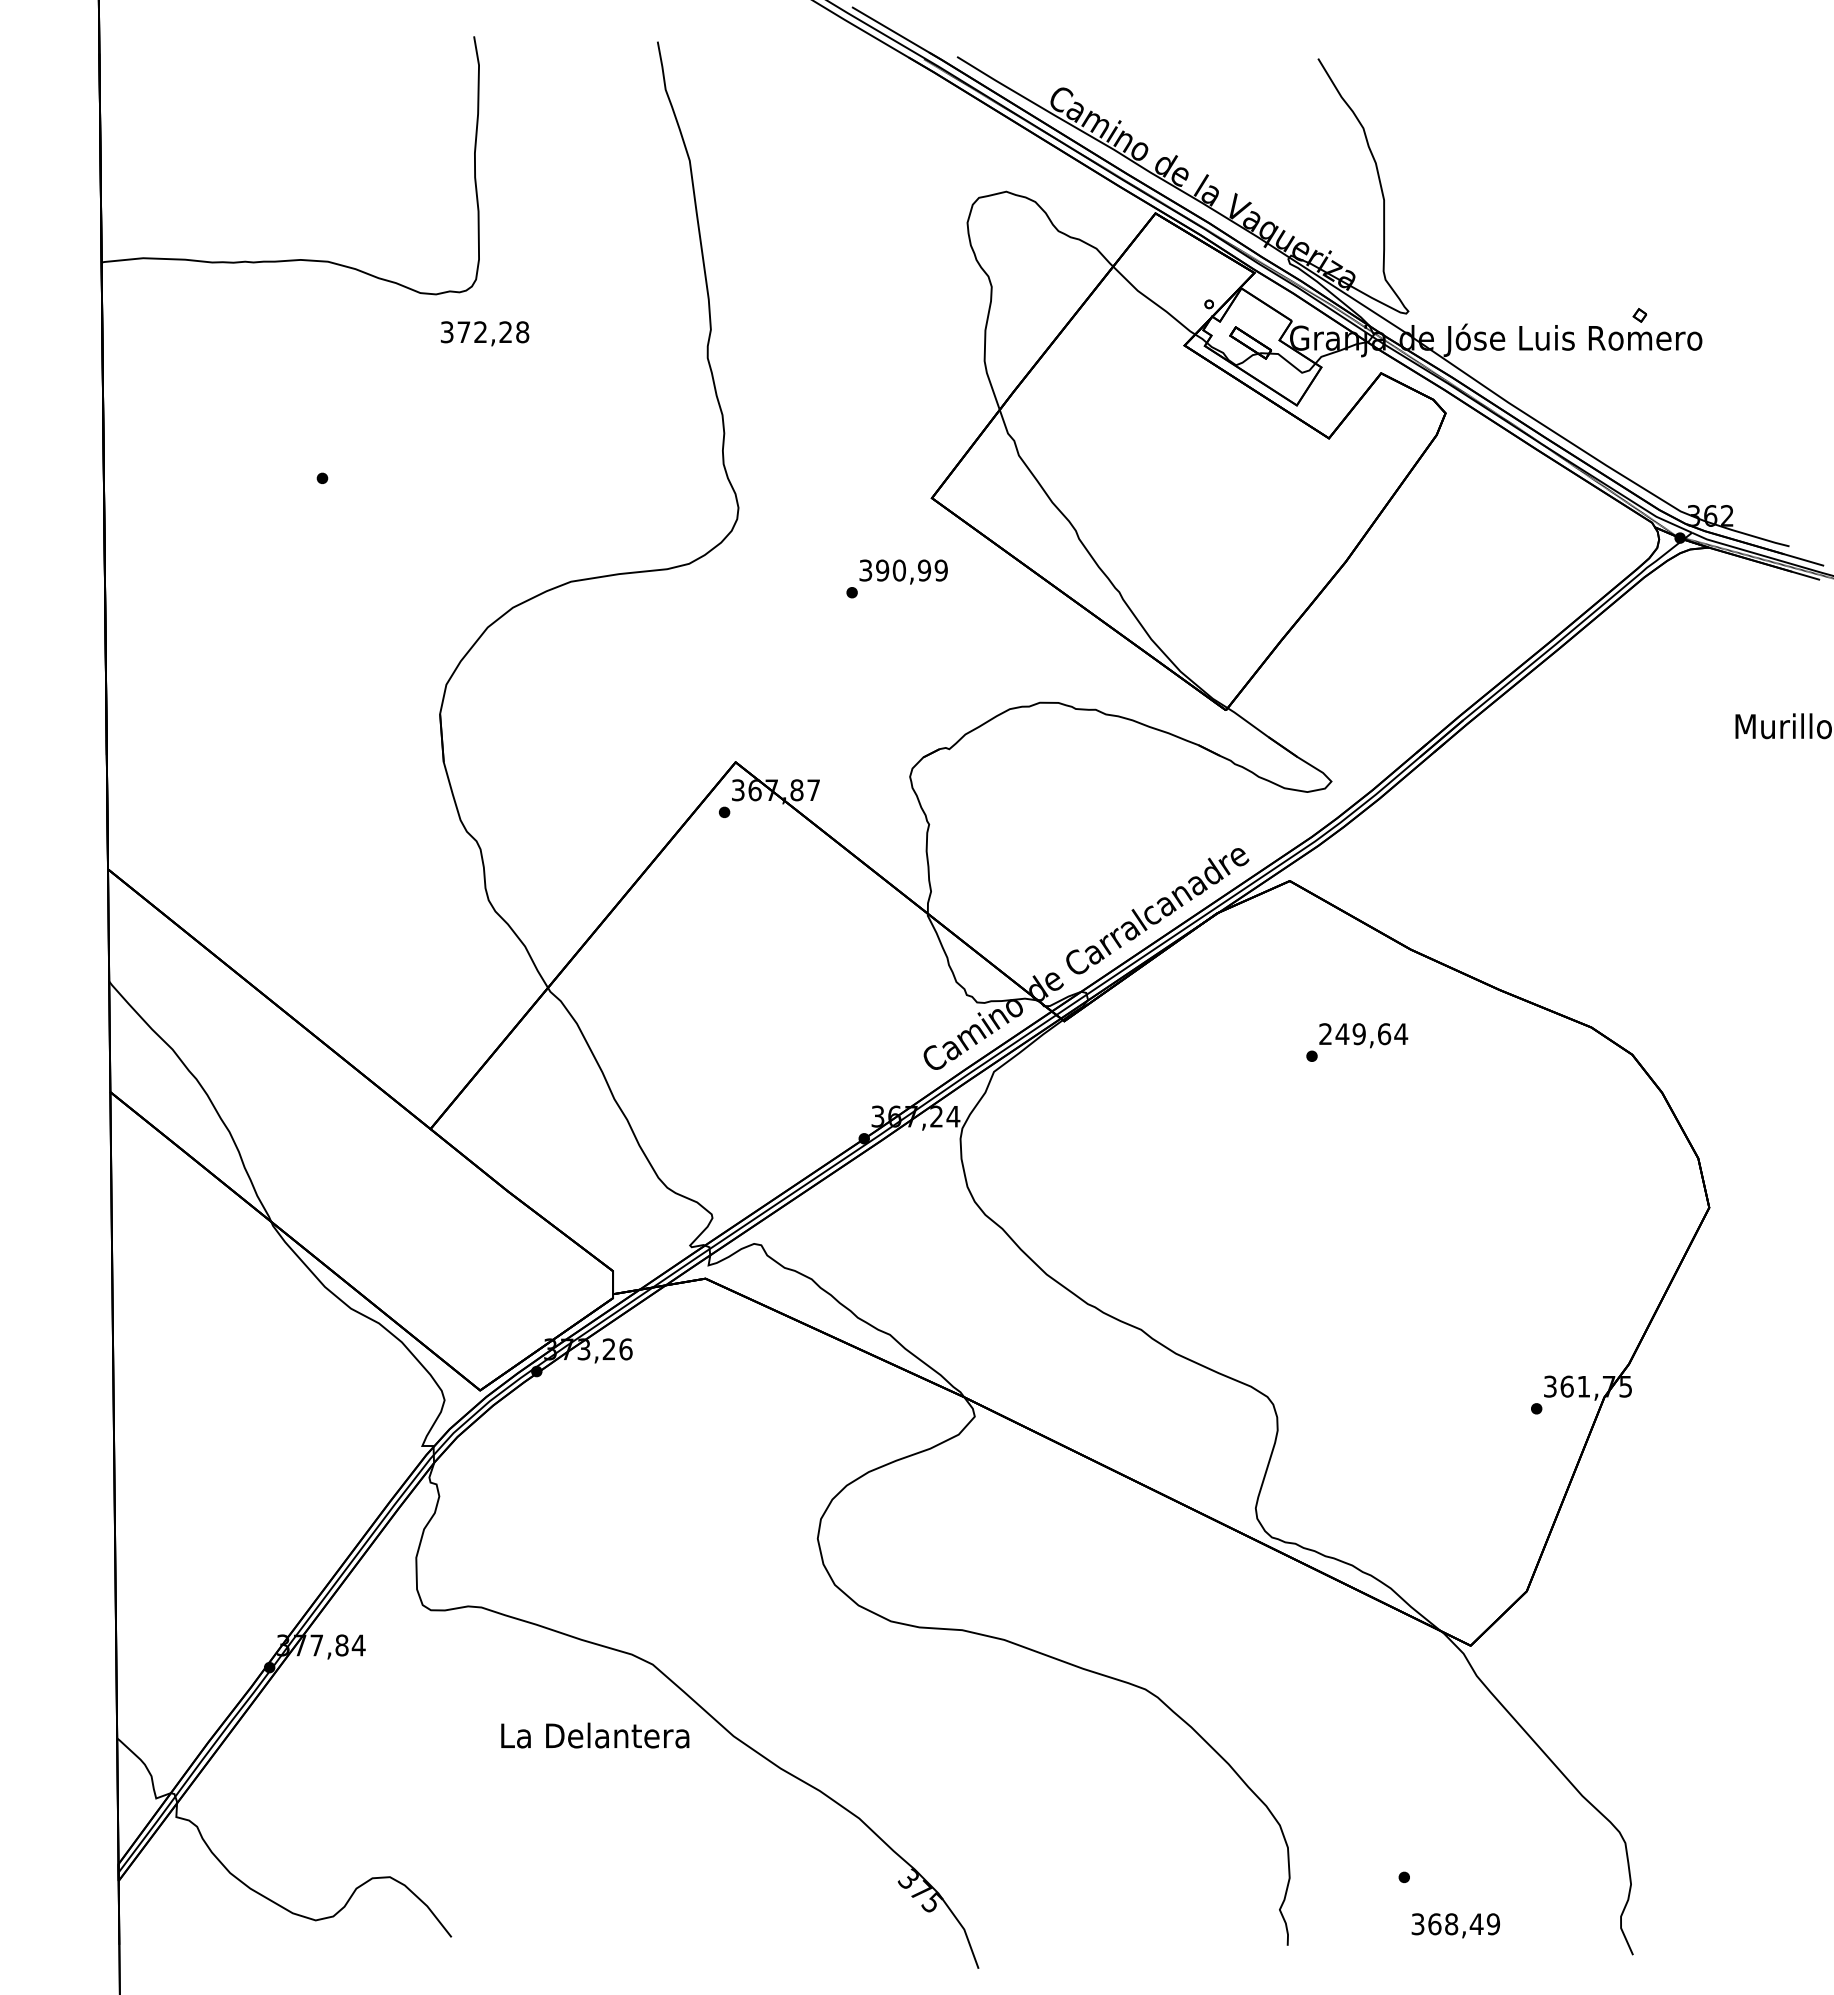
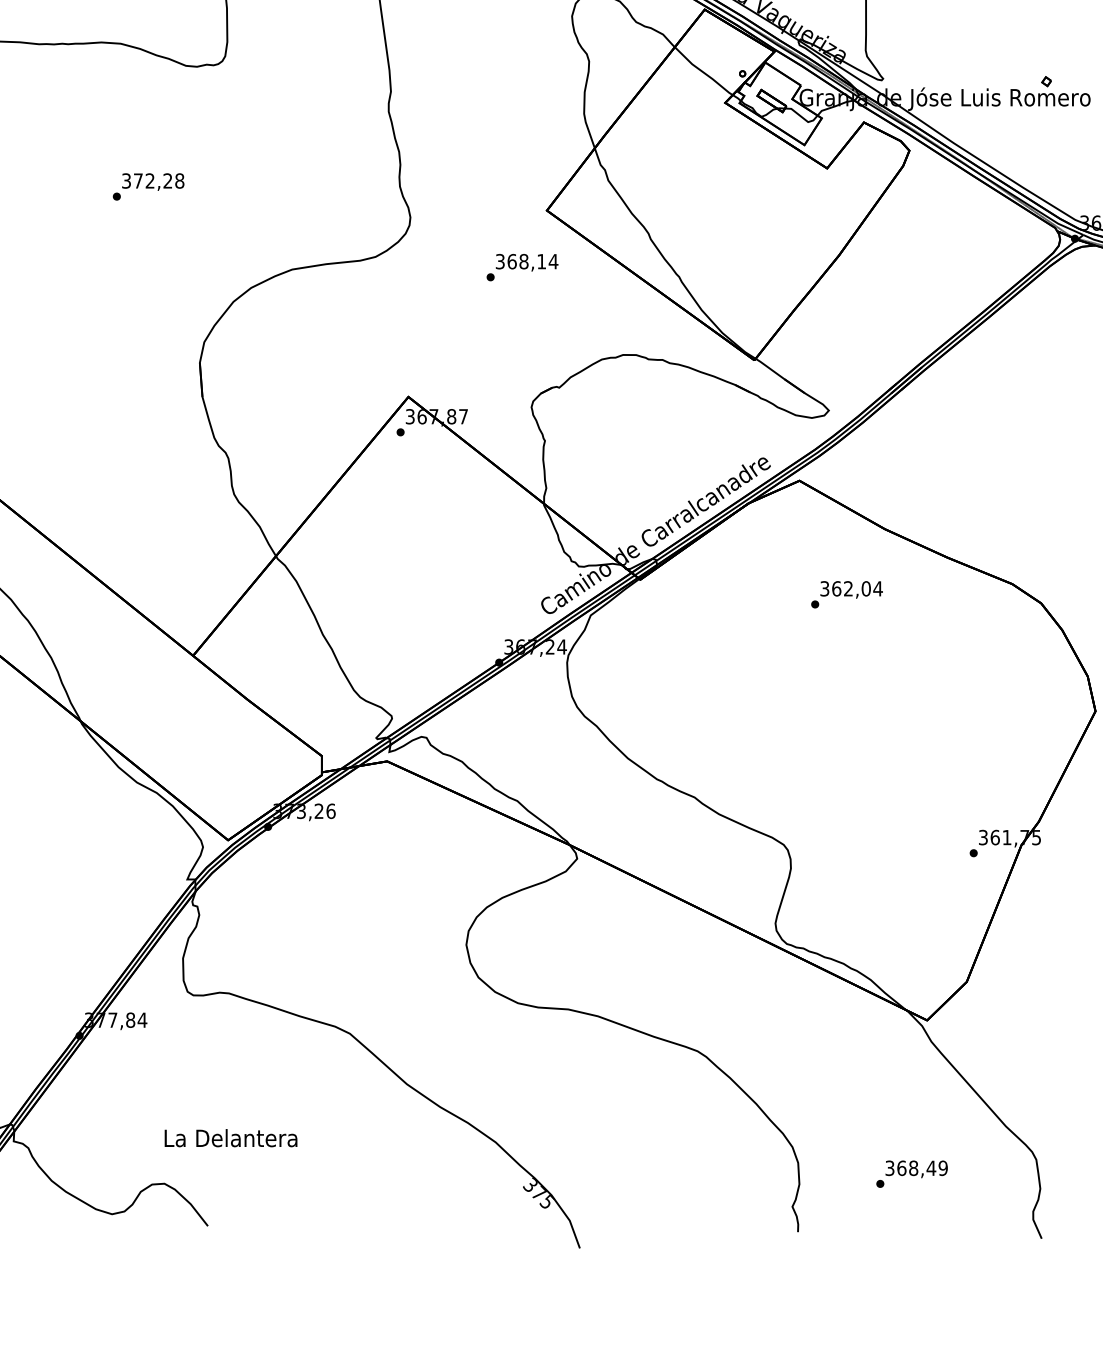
text: (484, 333) -> (152, 181), moved
text: (912, 570) -> (533, 261), 390,99 -> 368,14
text: (1355, 1034) -> (845, 589), 249,64 -> 362,04
text: (595, 1735) -> (231, 1138), moved
text: (1455, 1925) -> (916, 1169), moved

